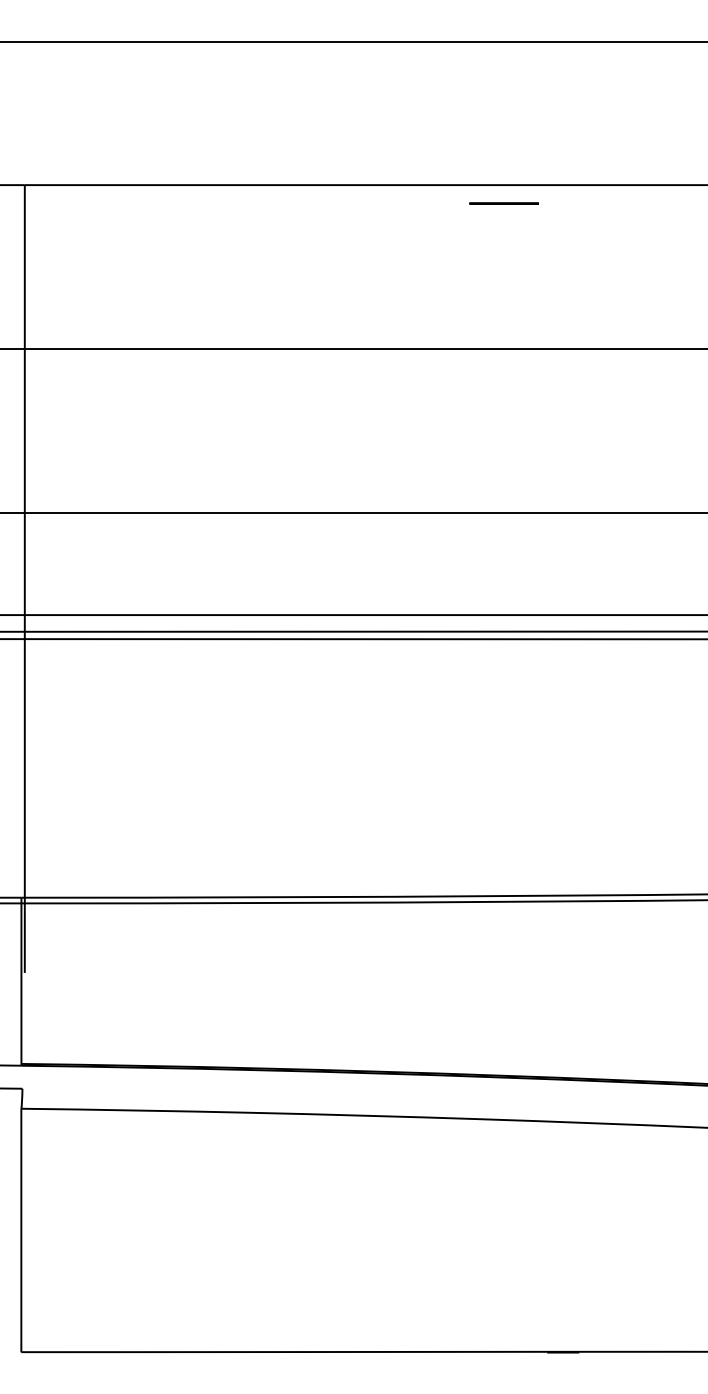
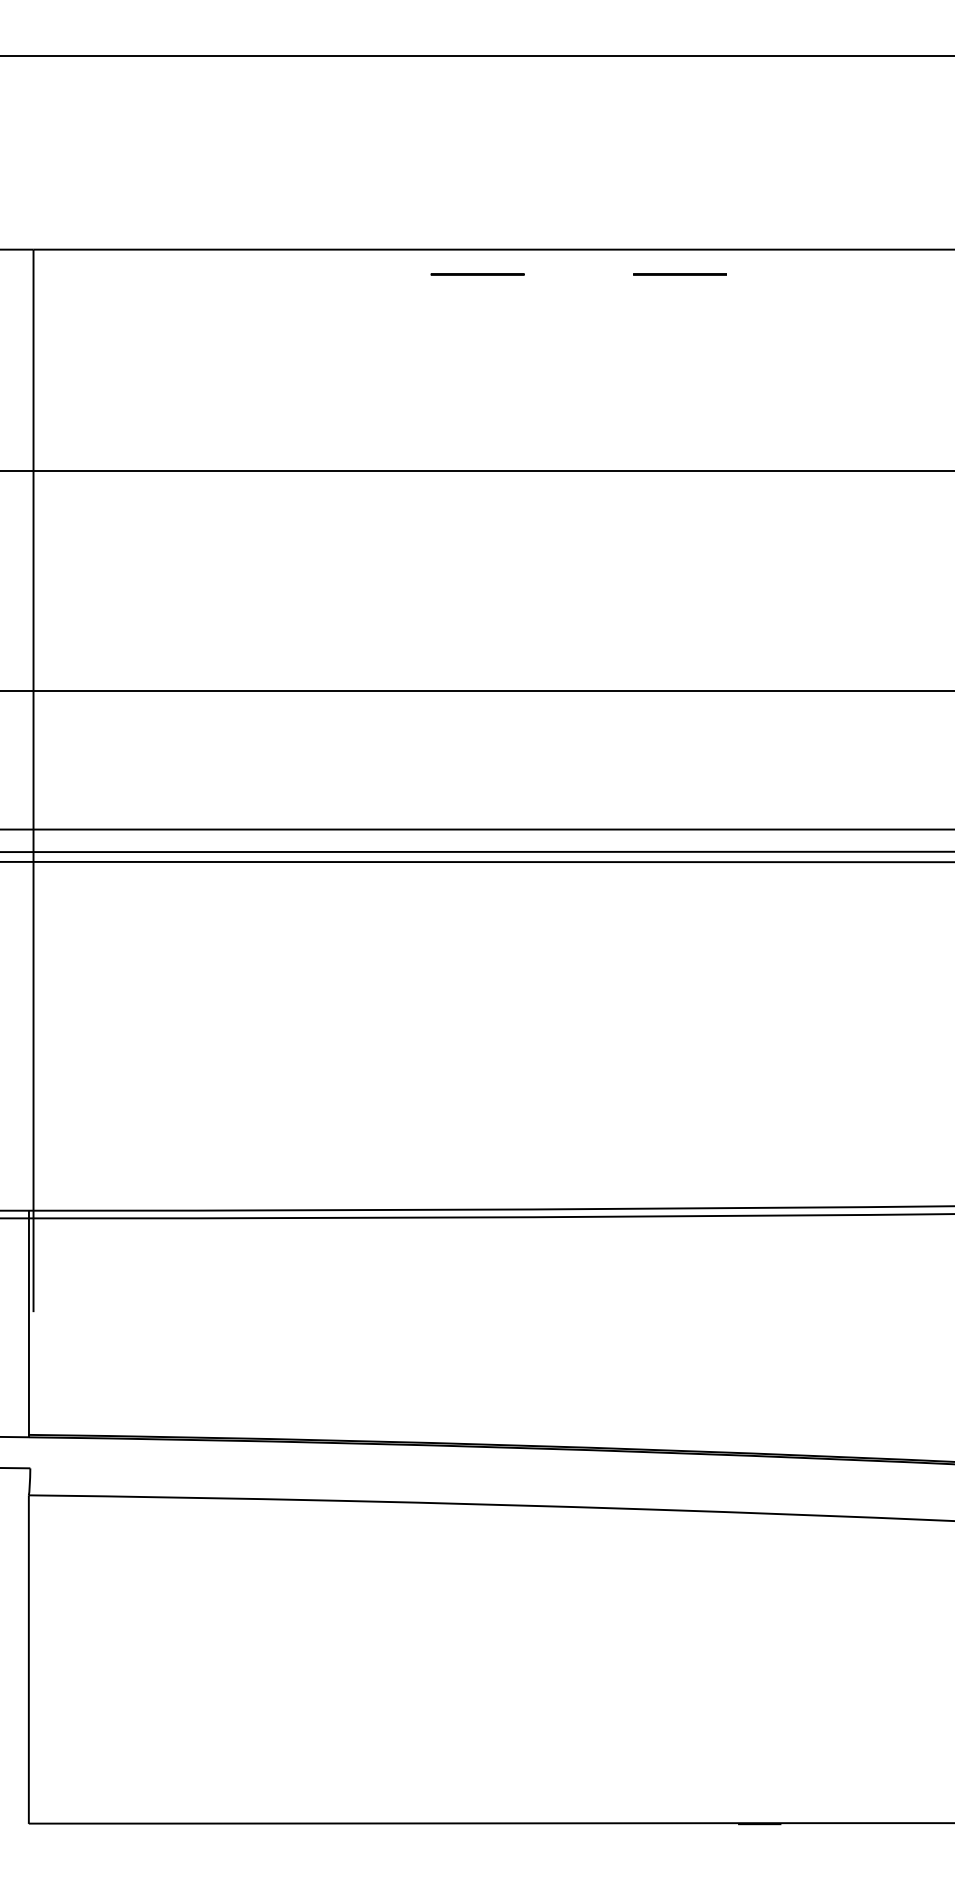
circle: (353, 203) -> (476, 274), added

